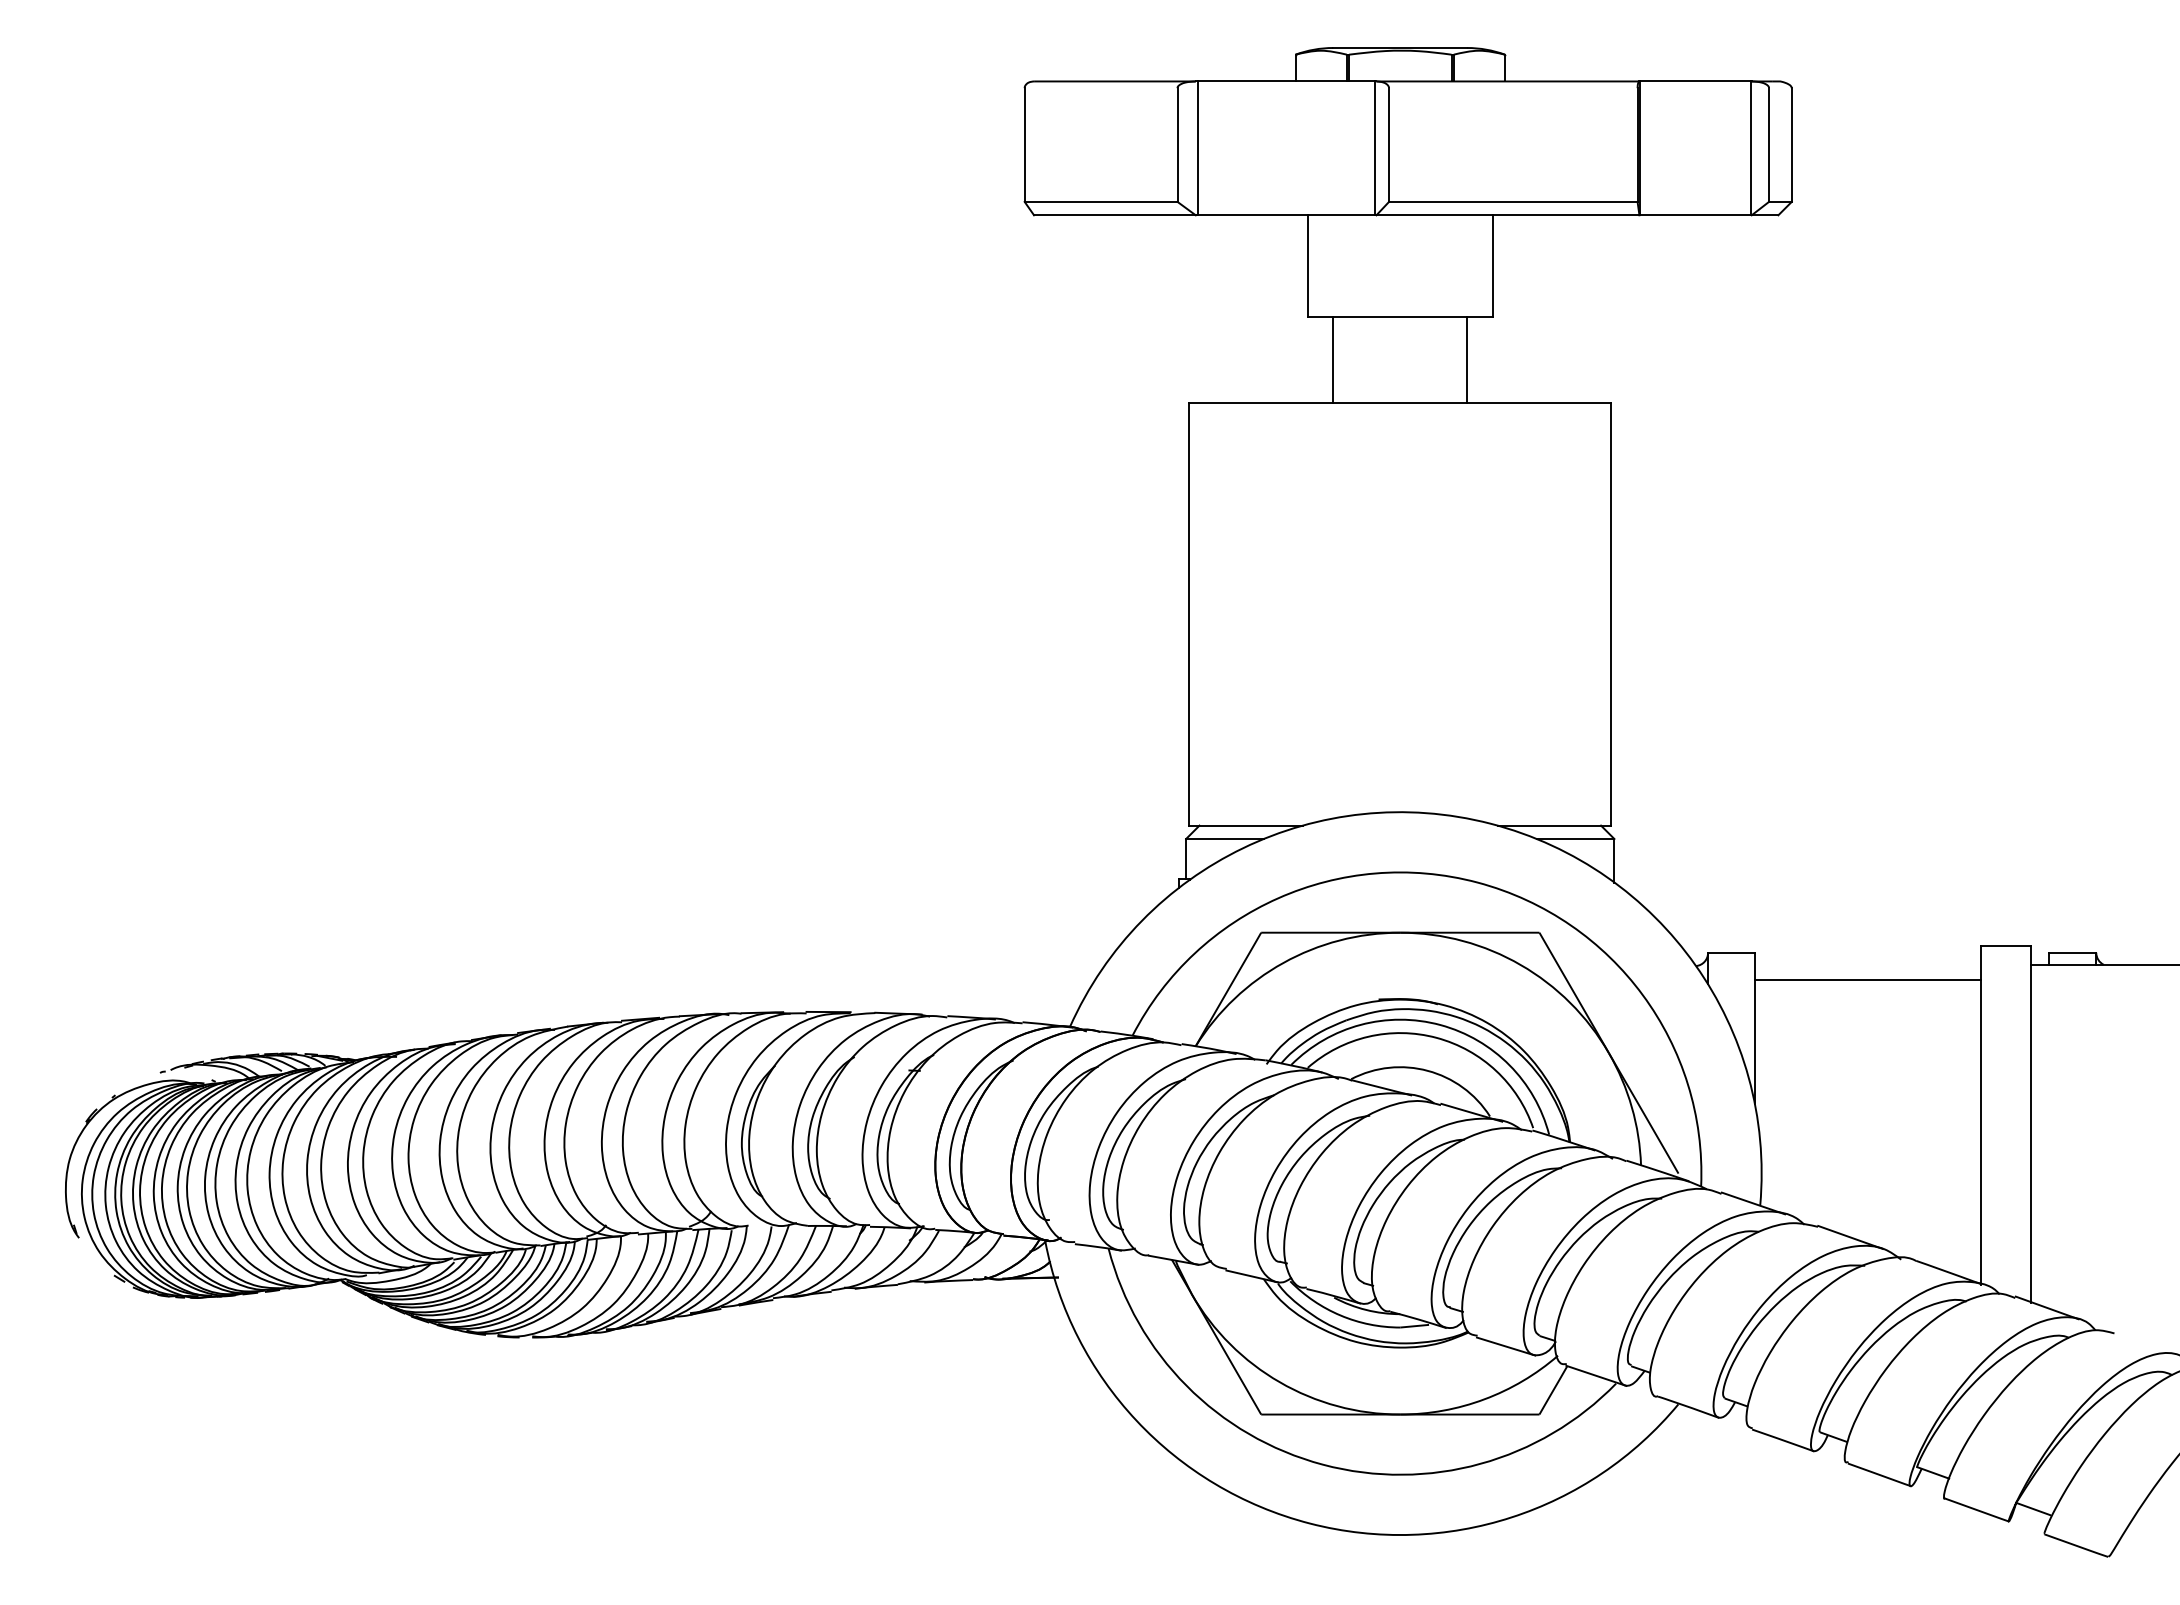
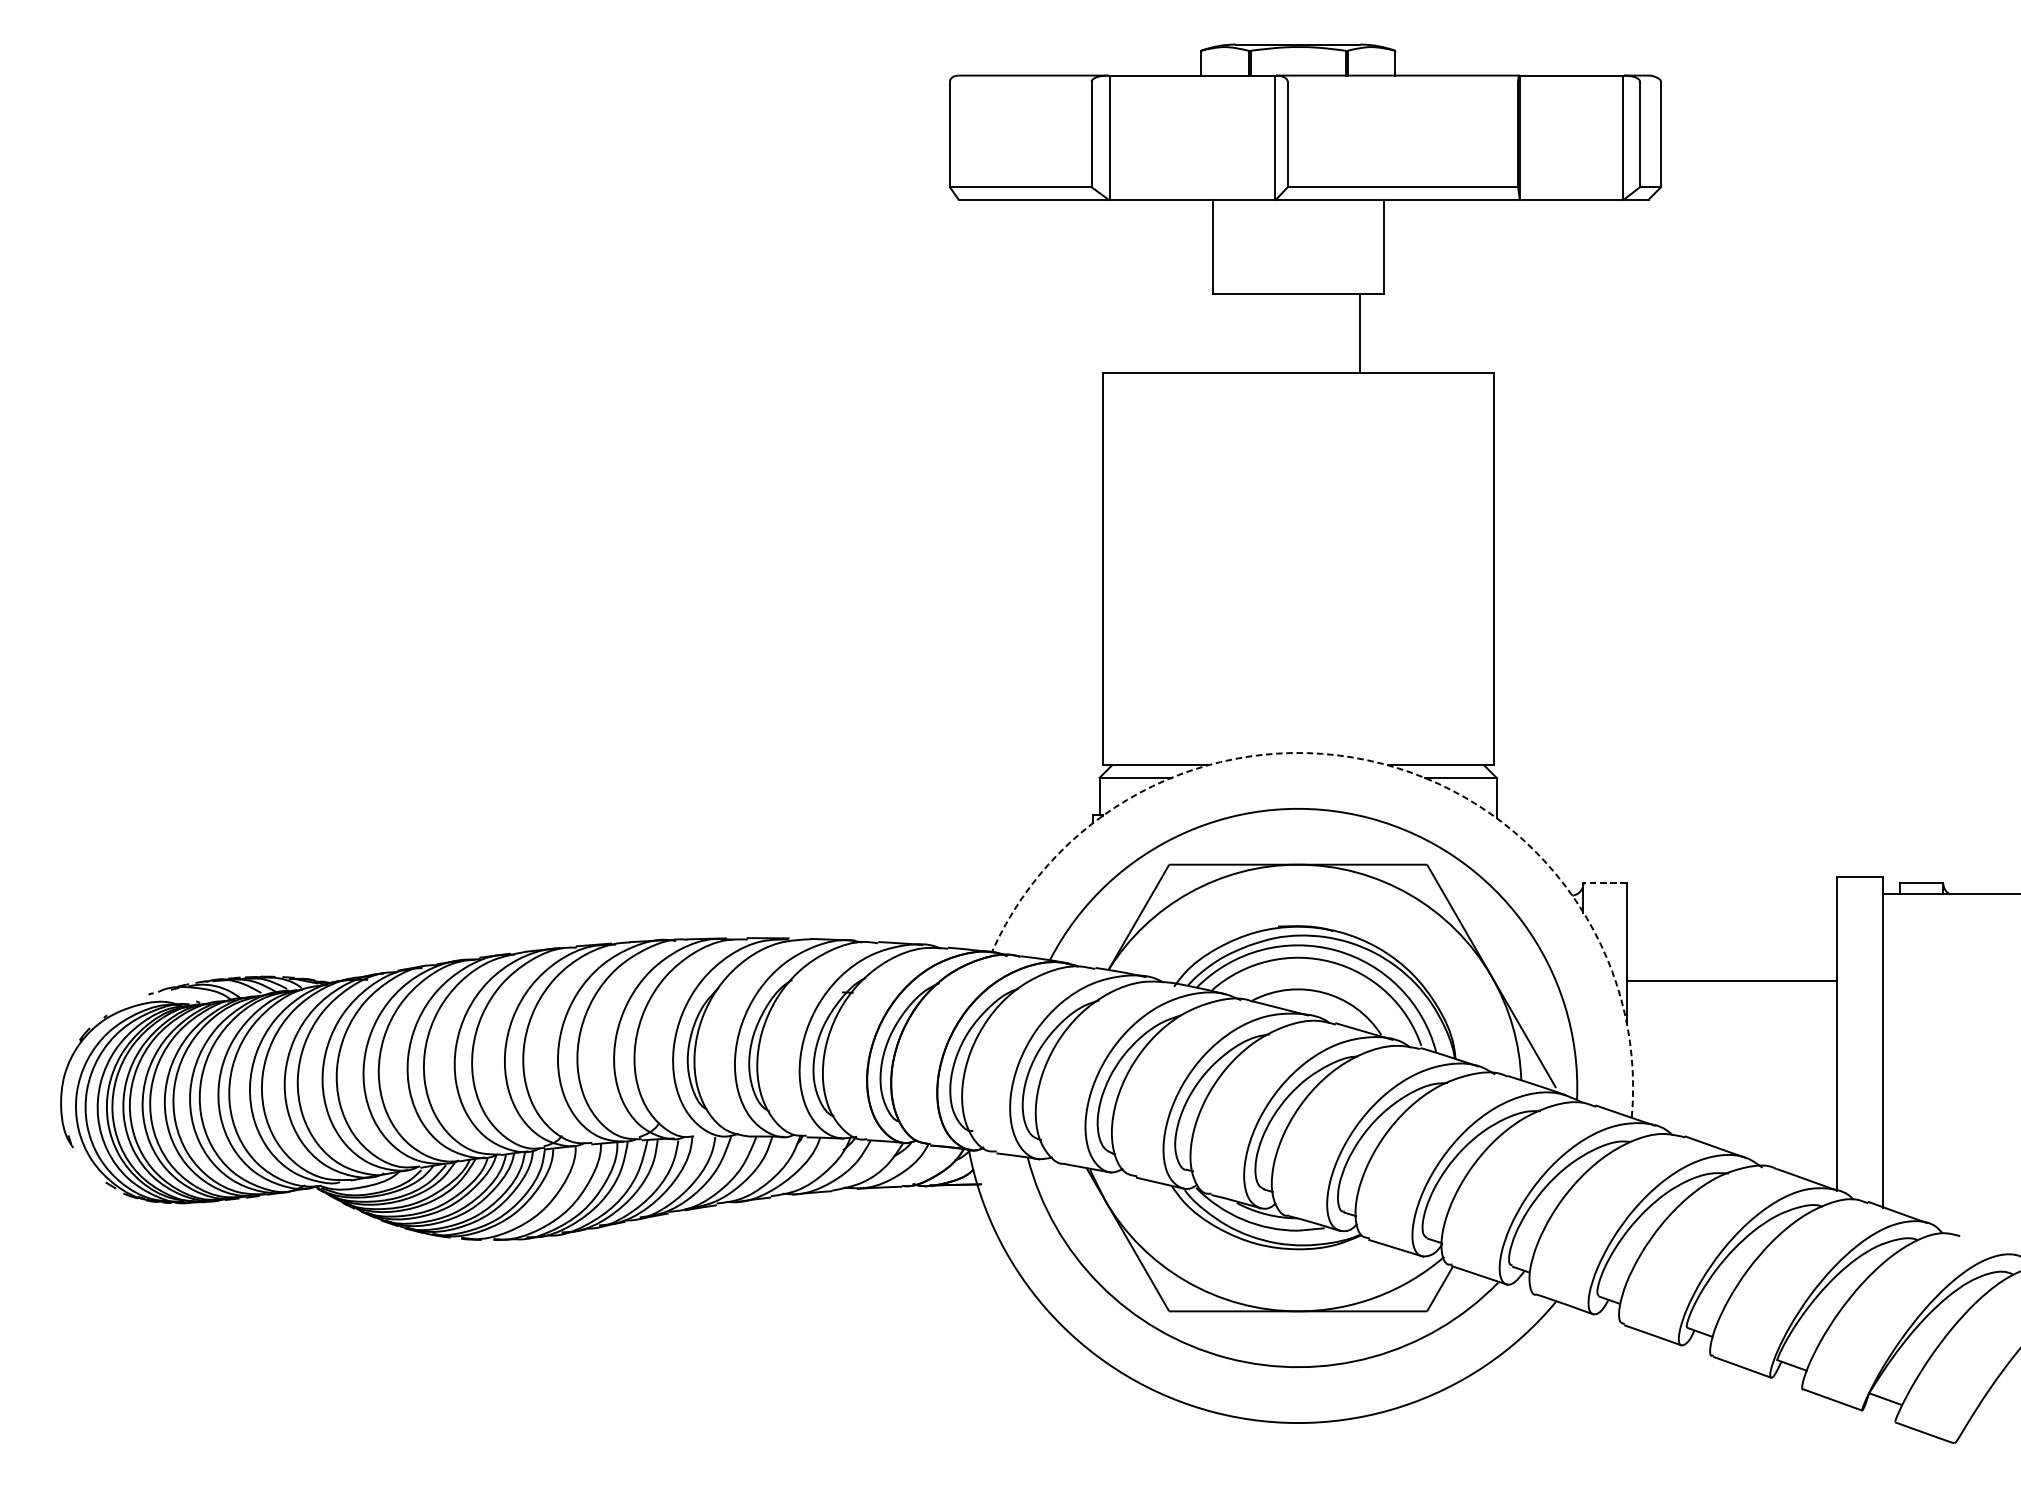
line: (1333, 359) -> (1236, 333), removed
arc: (1490, 823) -> (1381, 763), solid -> dashed
line: (1731, 952) -> (1605, 883), solid -> dashed
line: (1867, 979) -> (1731, 981), moved

